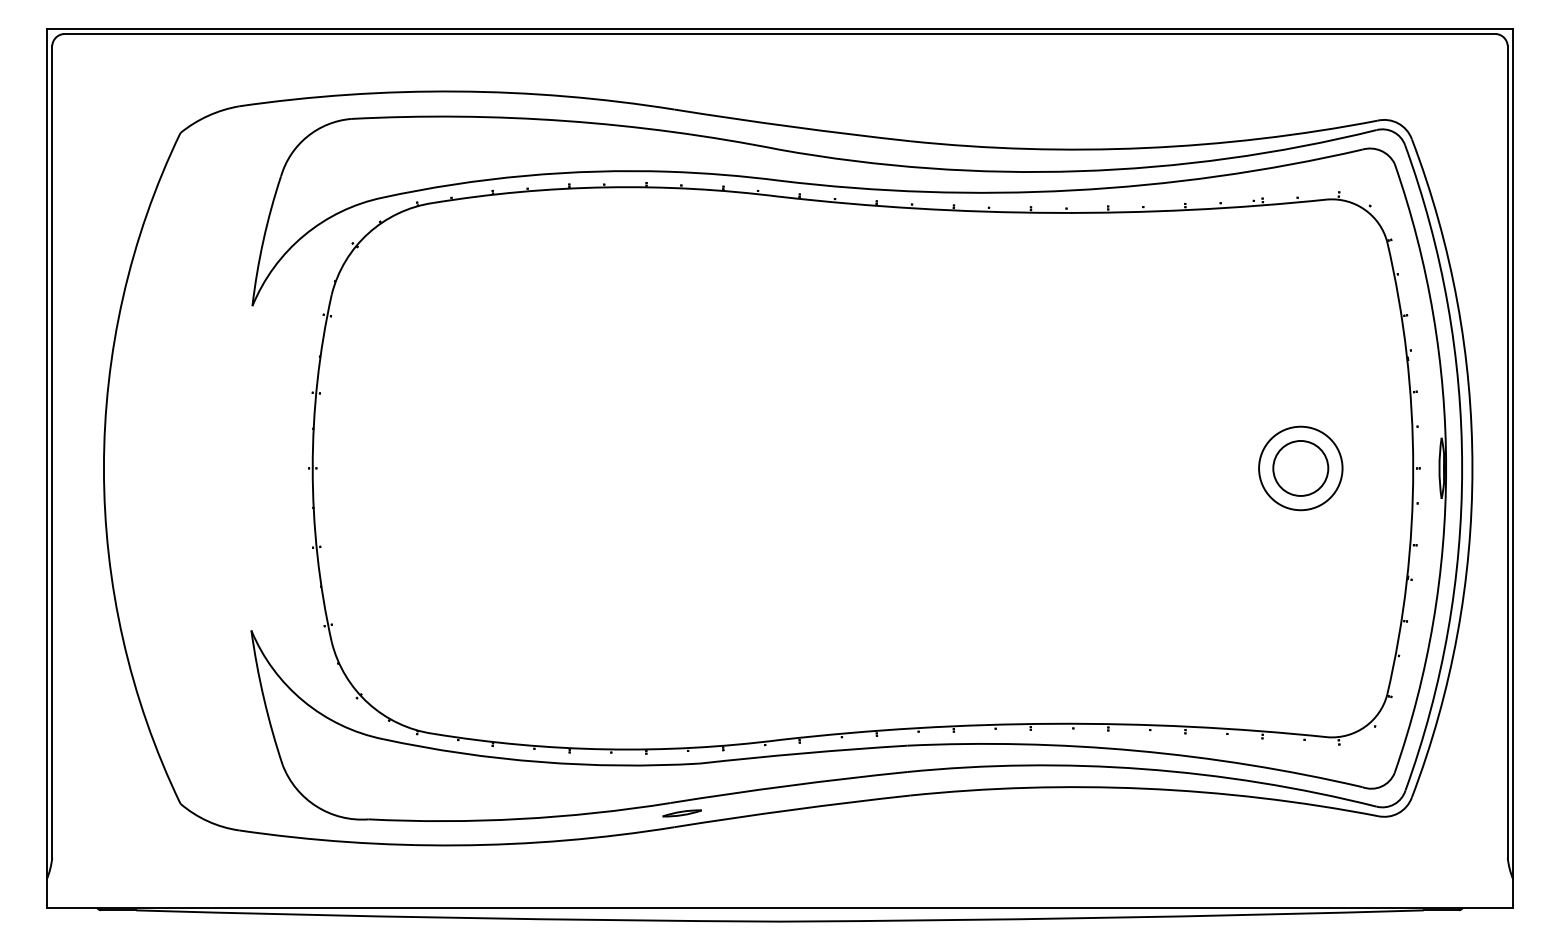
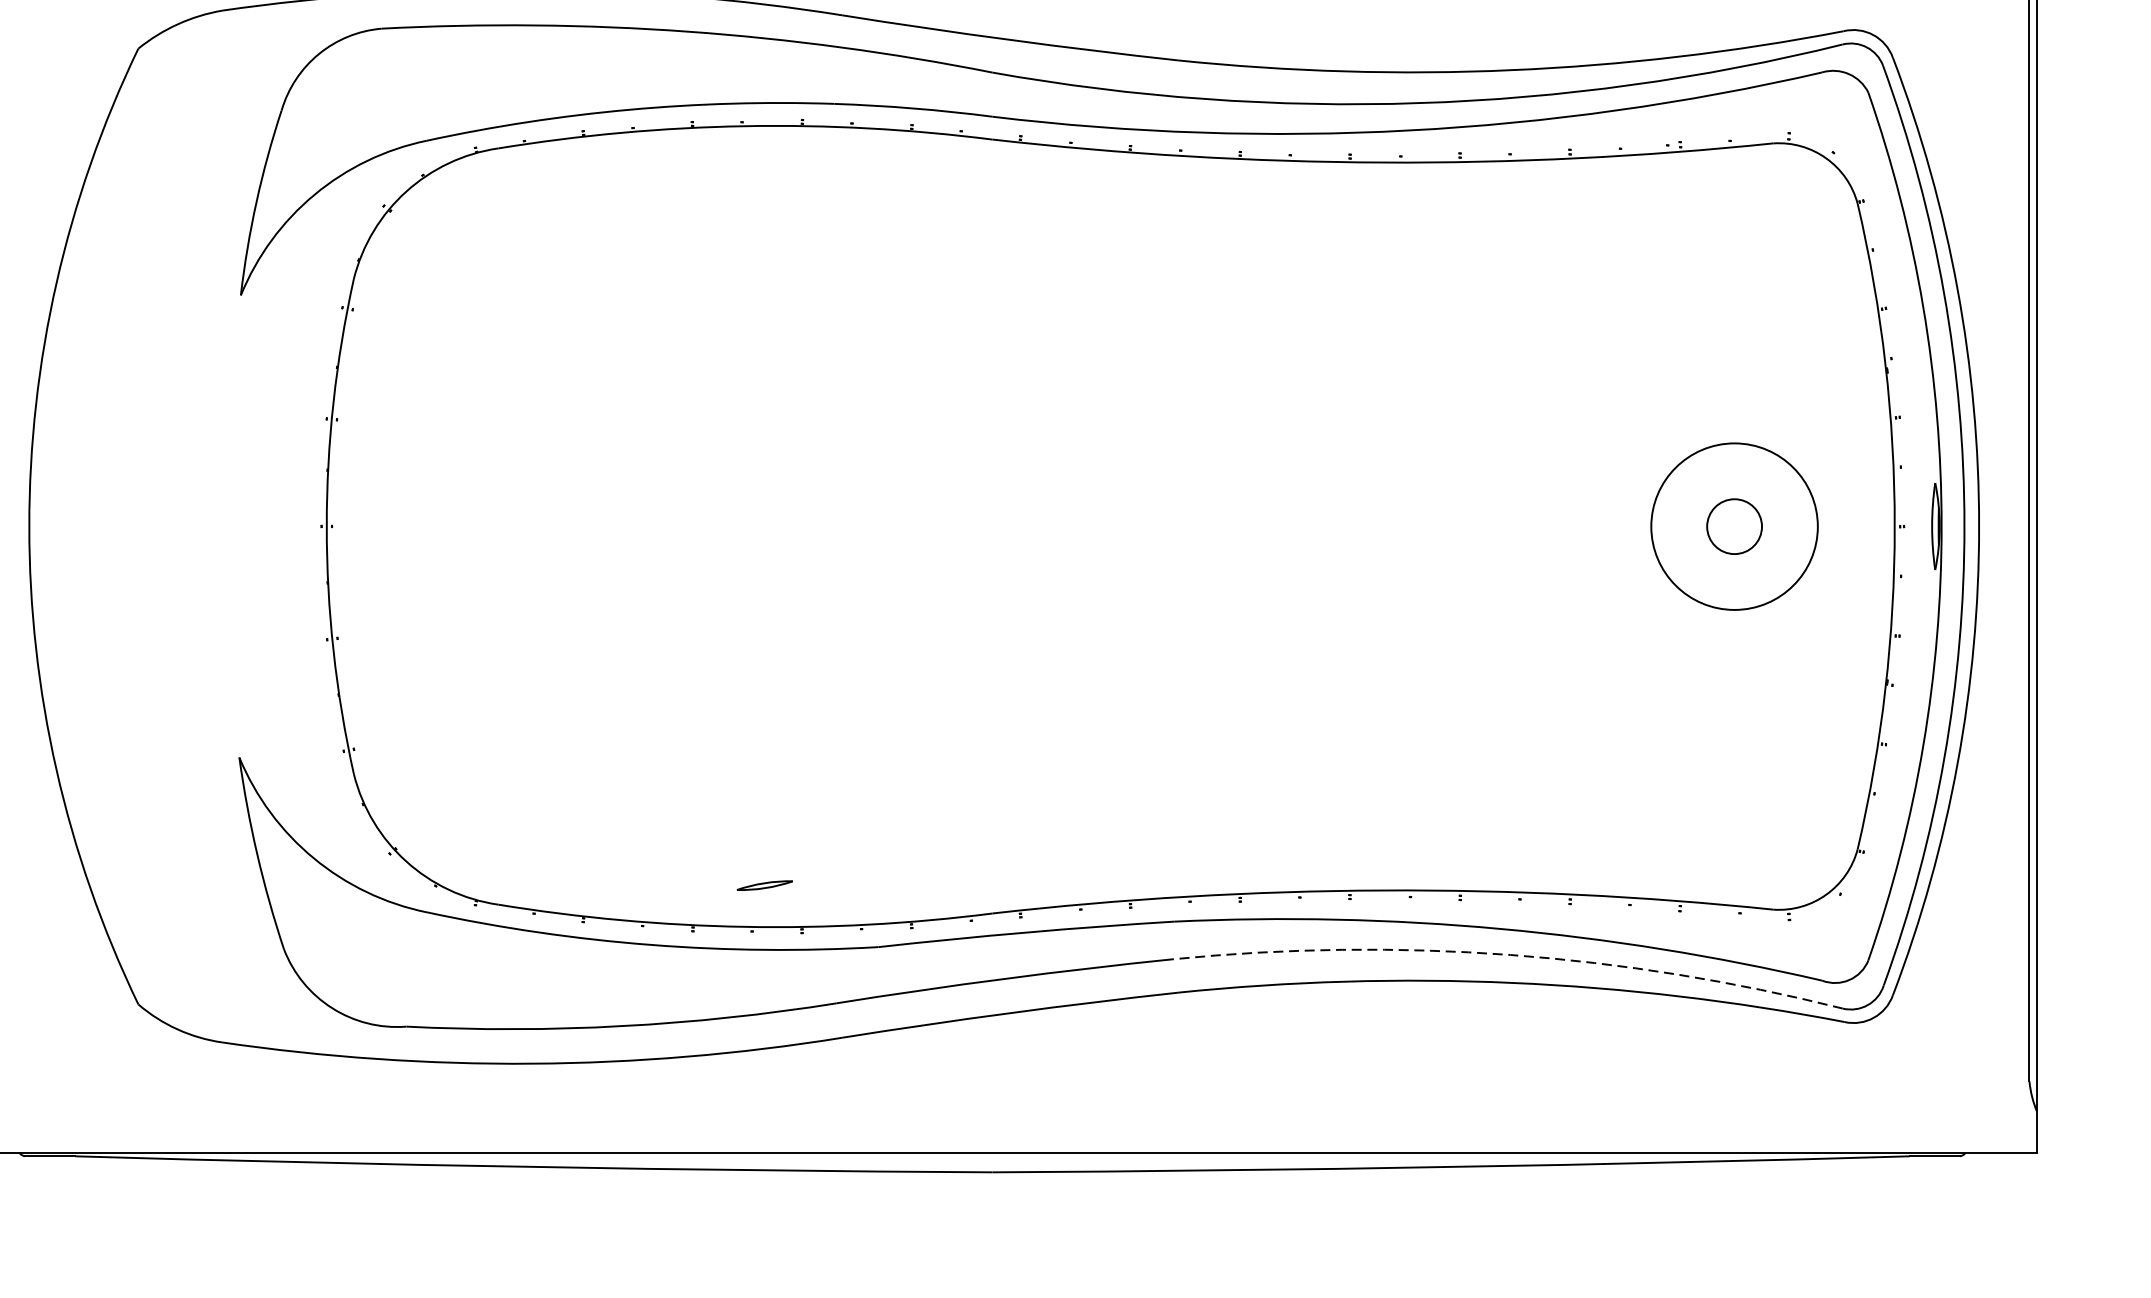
circle: (1300, 467) -> (1734, 525), size x0.7
circle: (1300, 468) -> (1734, 526), size x1.4
arc: (1143, 769) -> (1510, 955), solid -> dashed
part: (681, 813) -> (763, 885), moved

